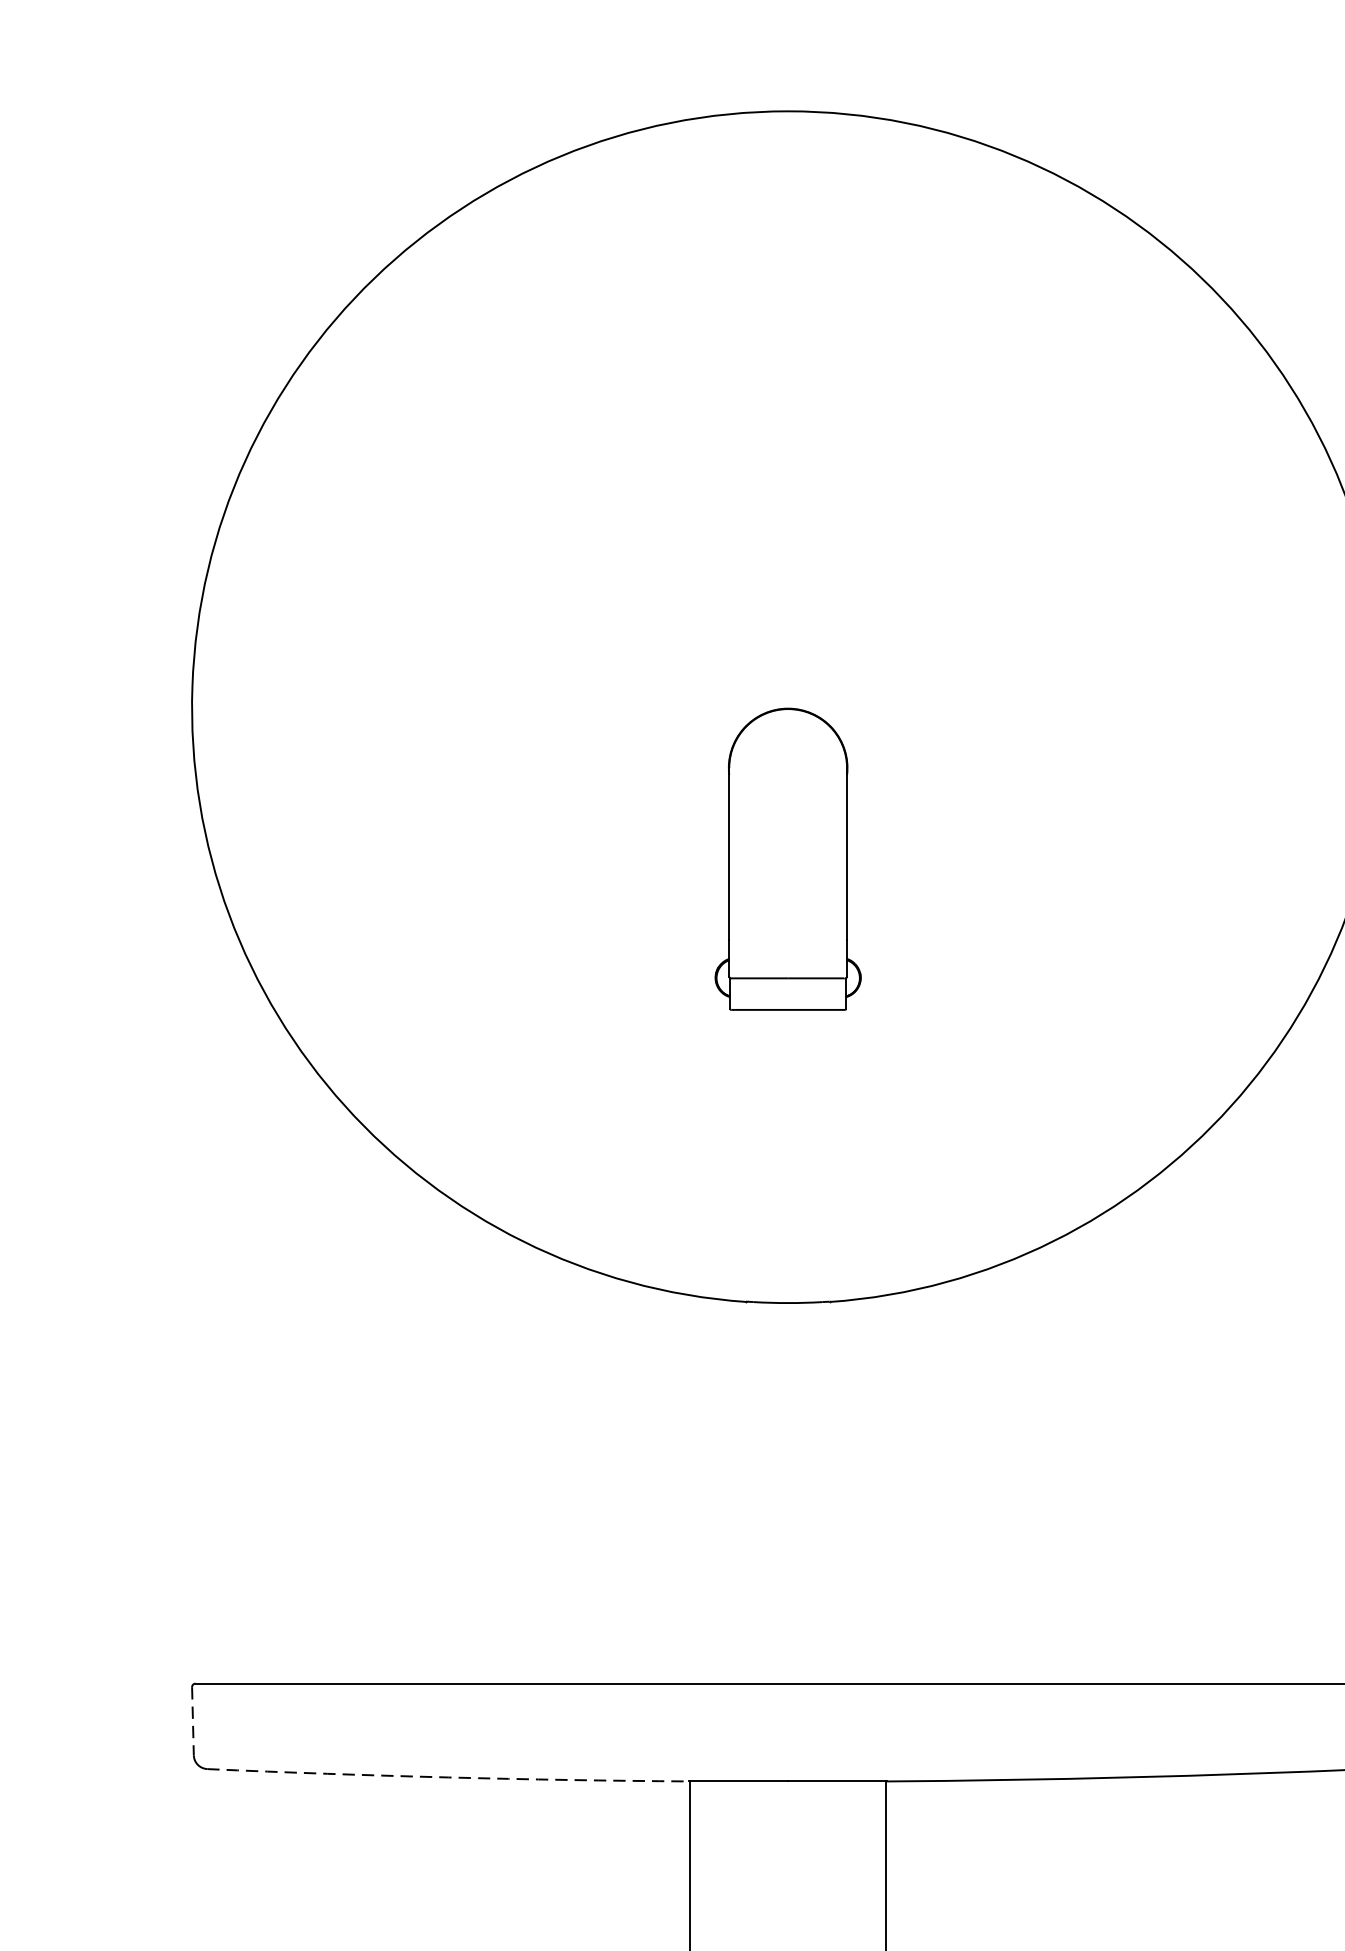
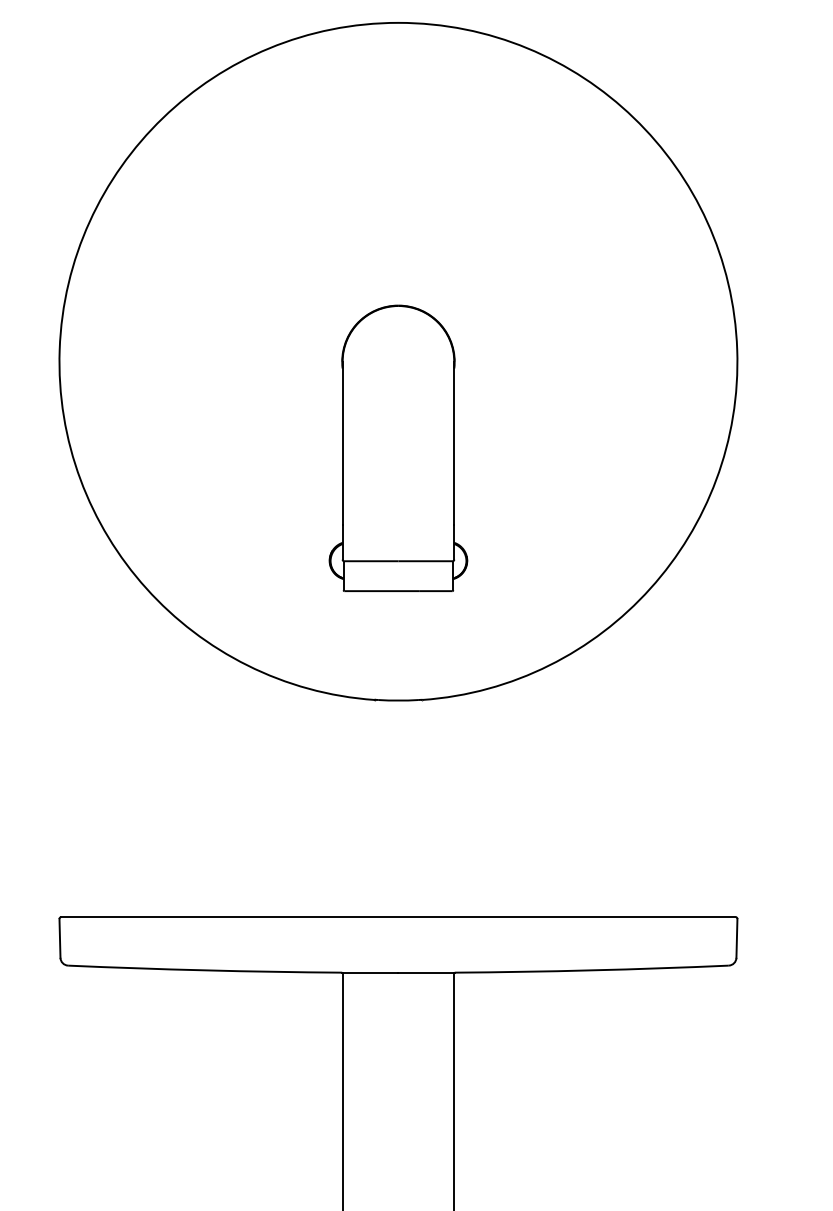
part: (788, 858) -> (398, 447), size x1.67
line: (193, 1721) -> (60, 938), dashed -> solid
arc: (448, 1777) -> (205, 970), dashed -> solid

